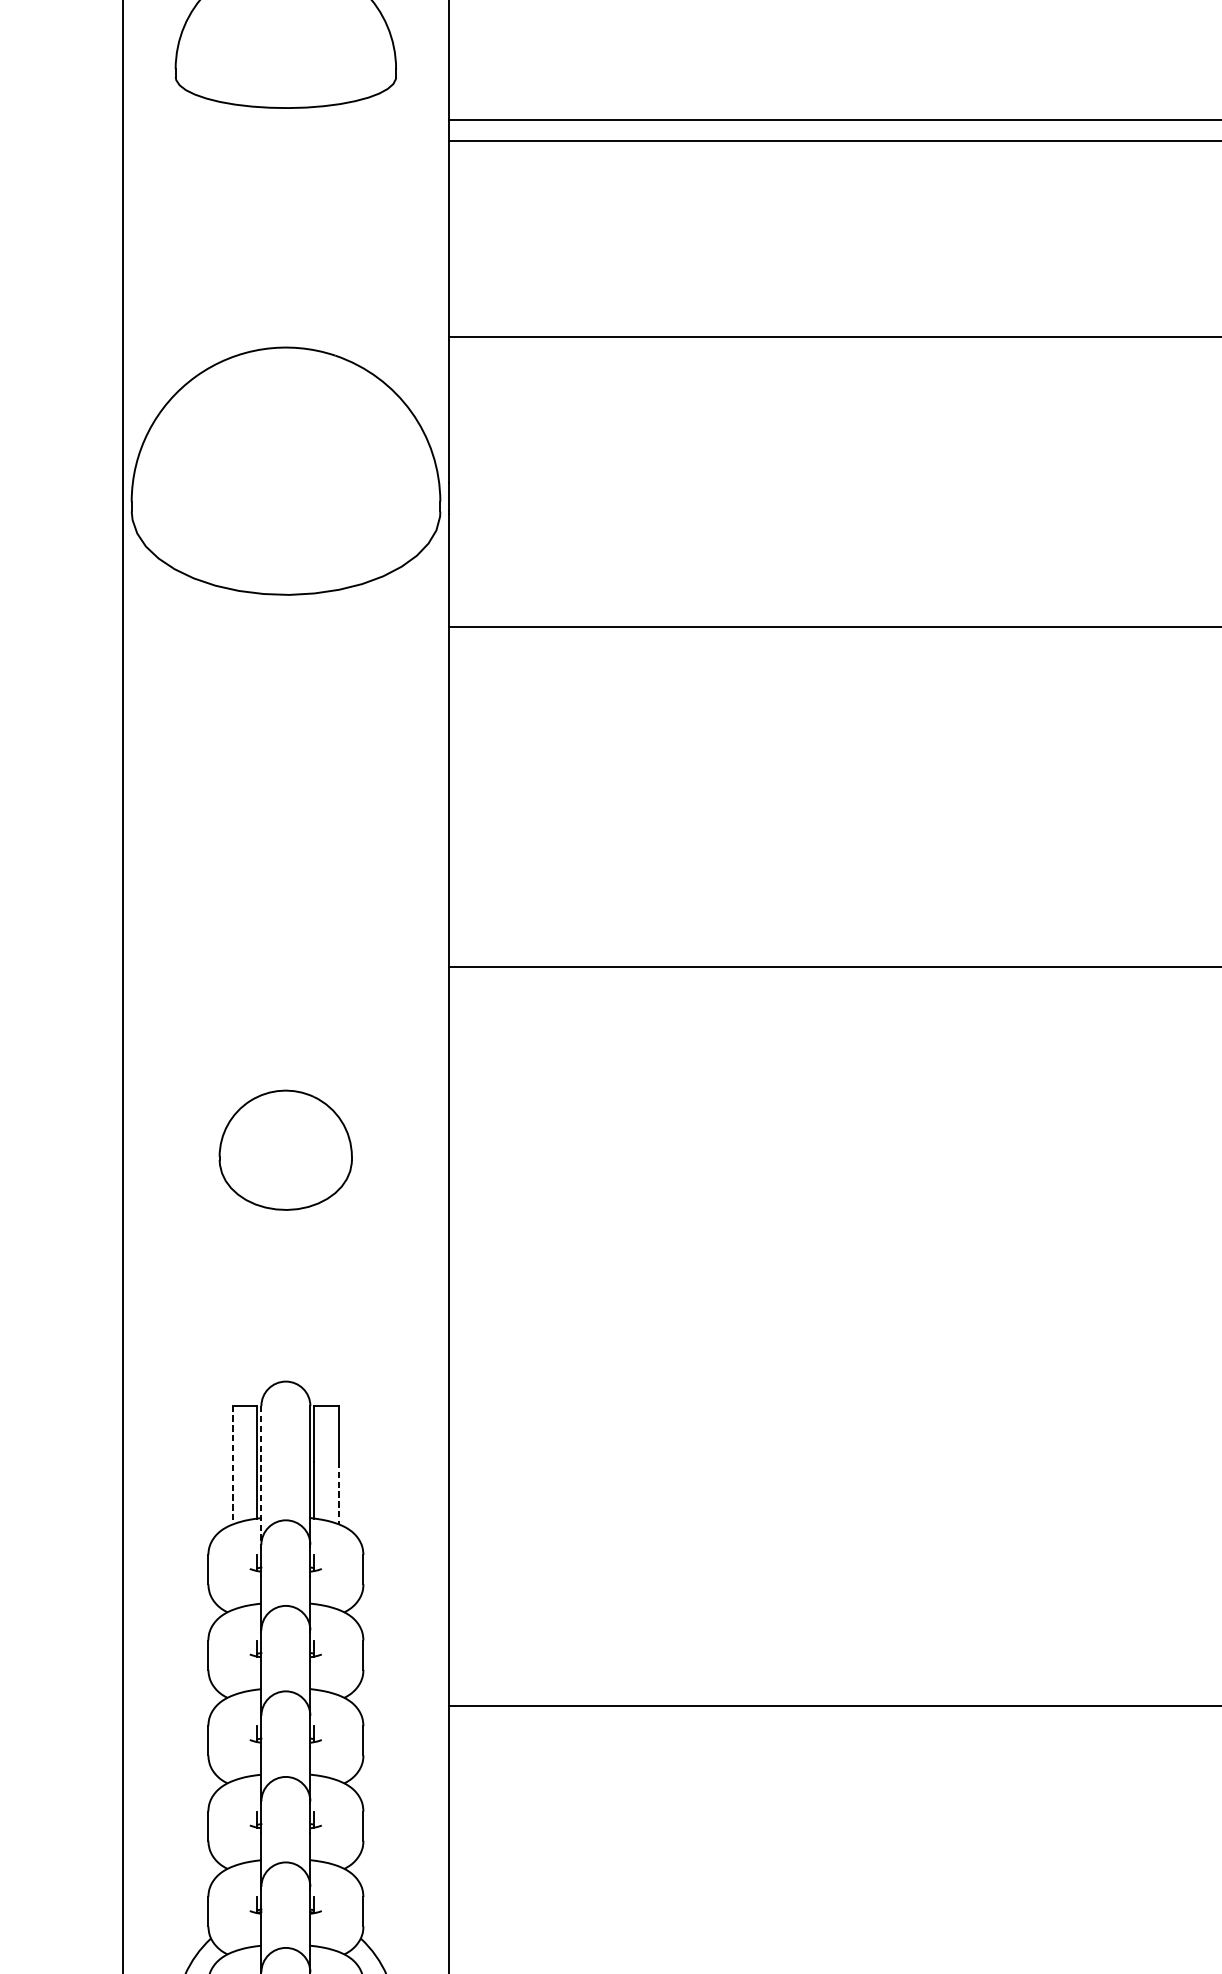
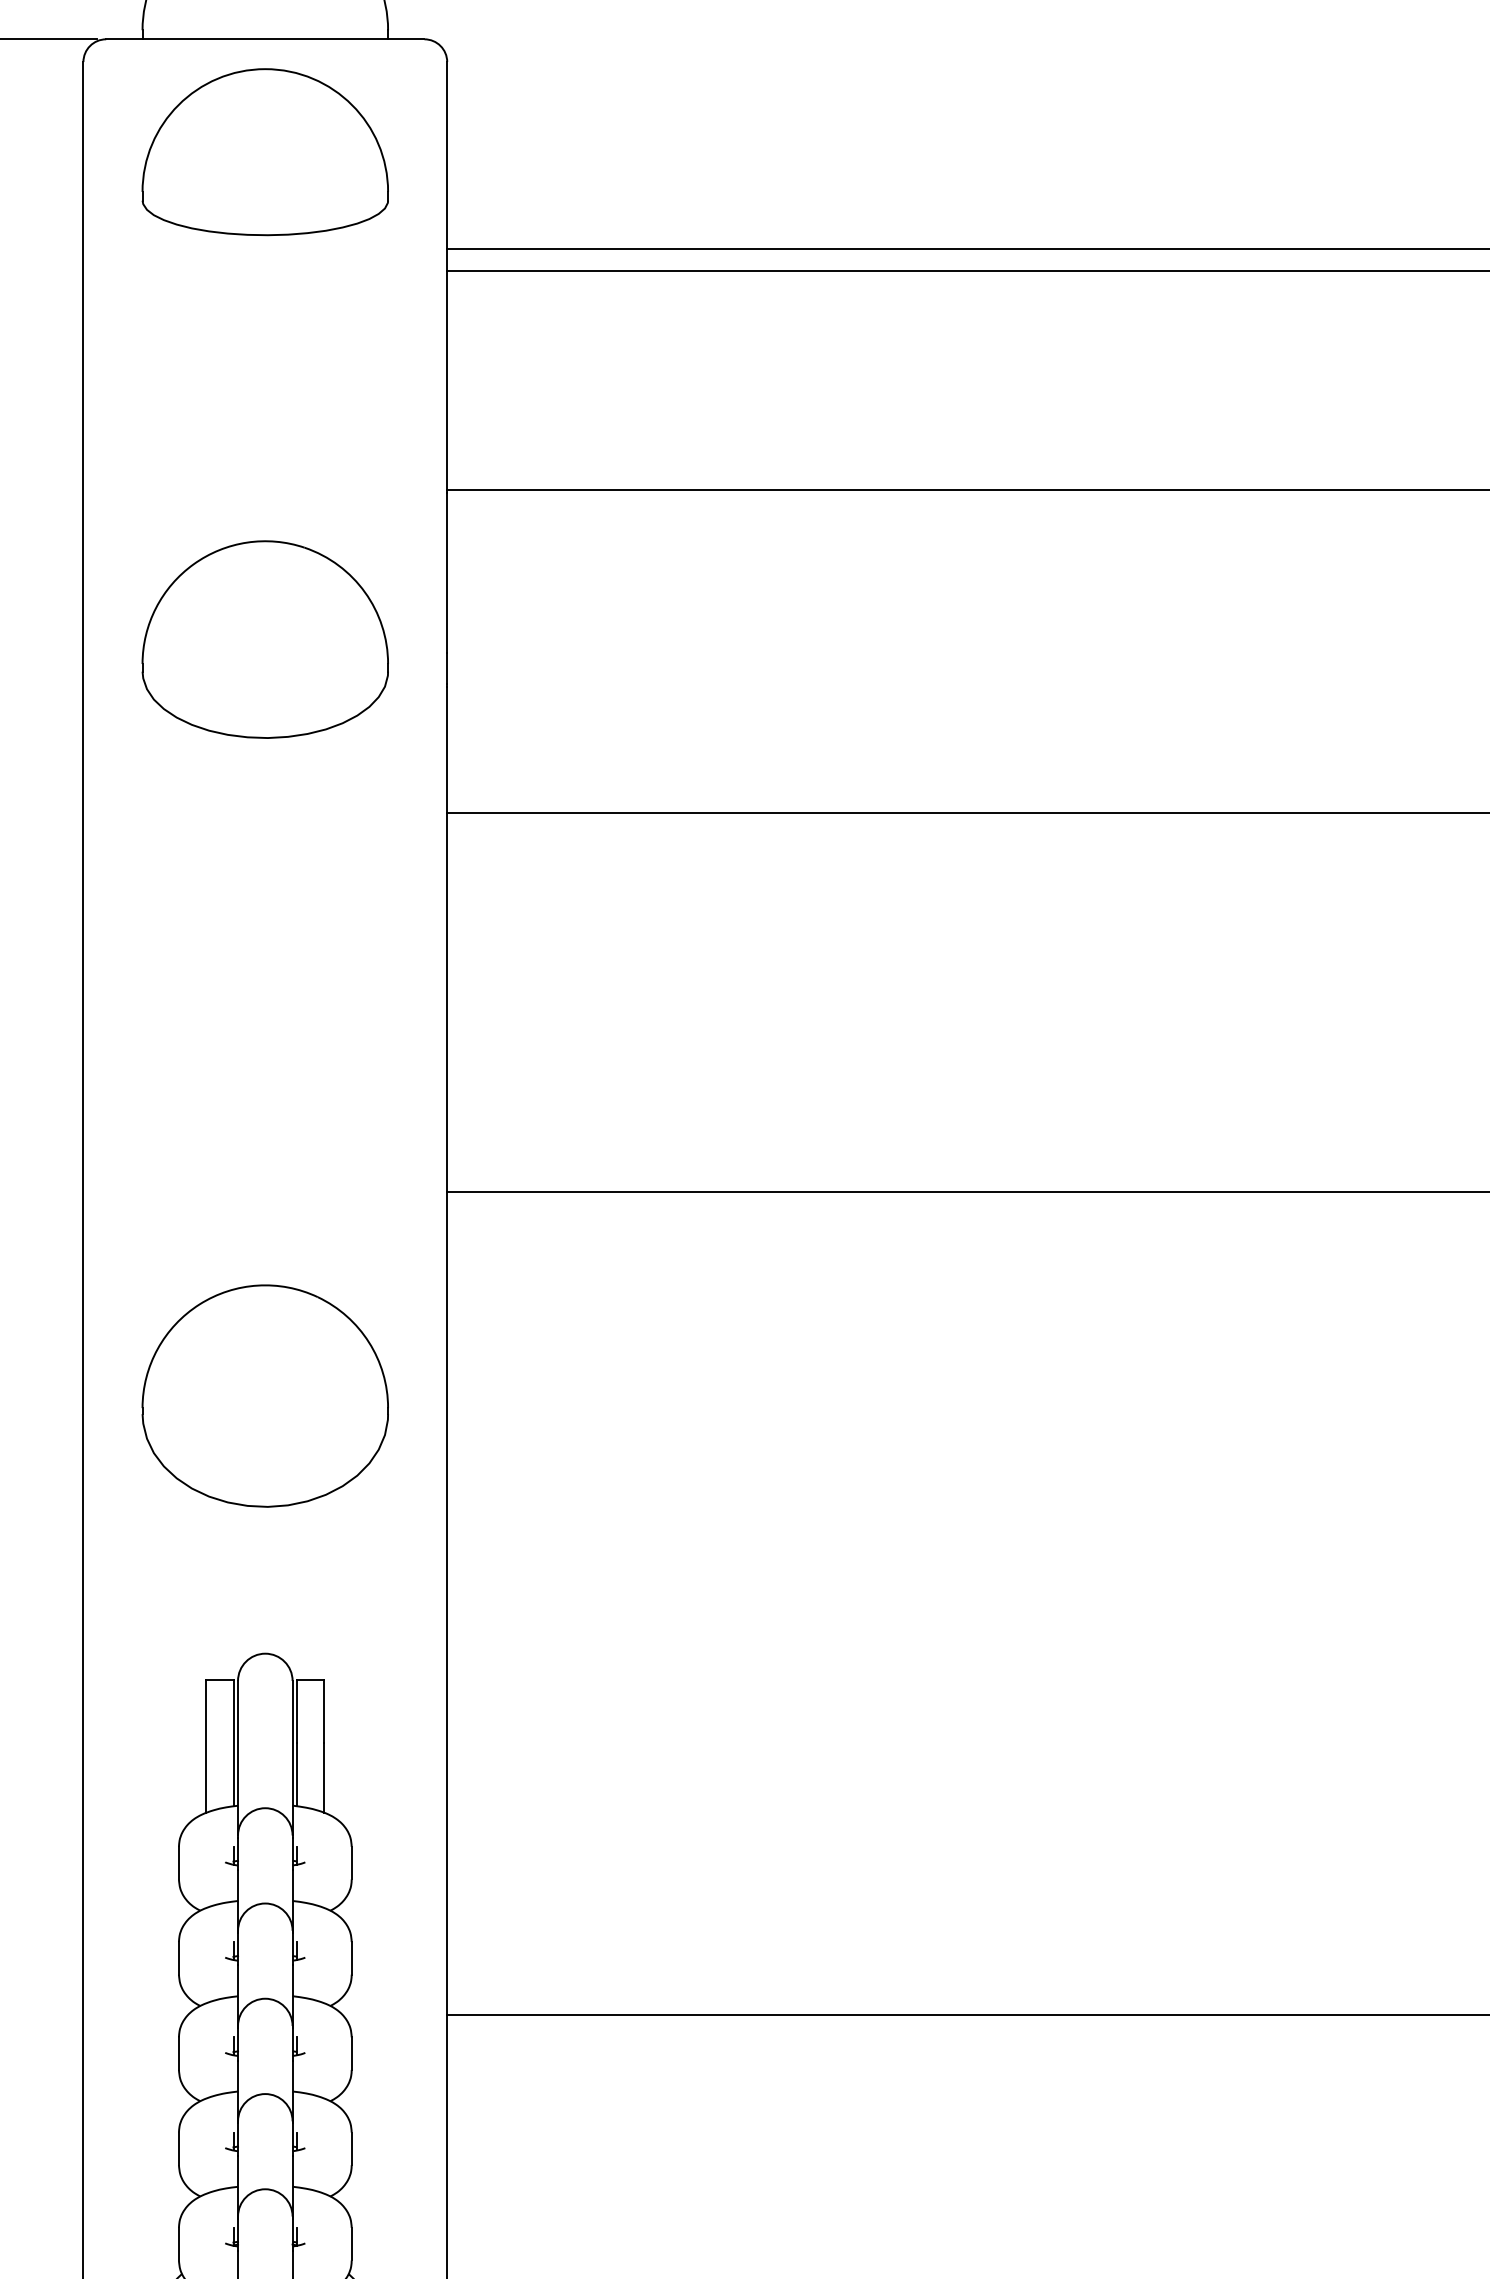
part: (285, 471) -> (264, 639), size x0.71
part: (285, 1149) -> (264, 1395), size x1.67
line: (233, 1465) -> (206, 1747), dashed -> solid
line: (261, 1475) -> (238, 1758), dashed -> solid
line: (339, 1492) -> (324, 1777), dashed -> solid

